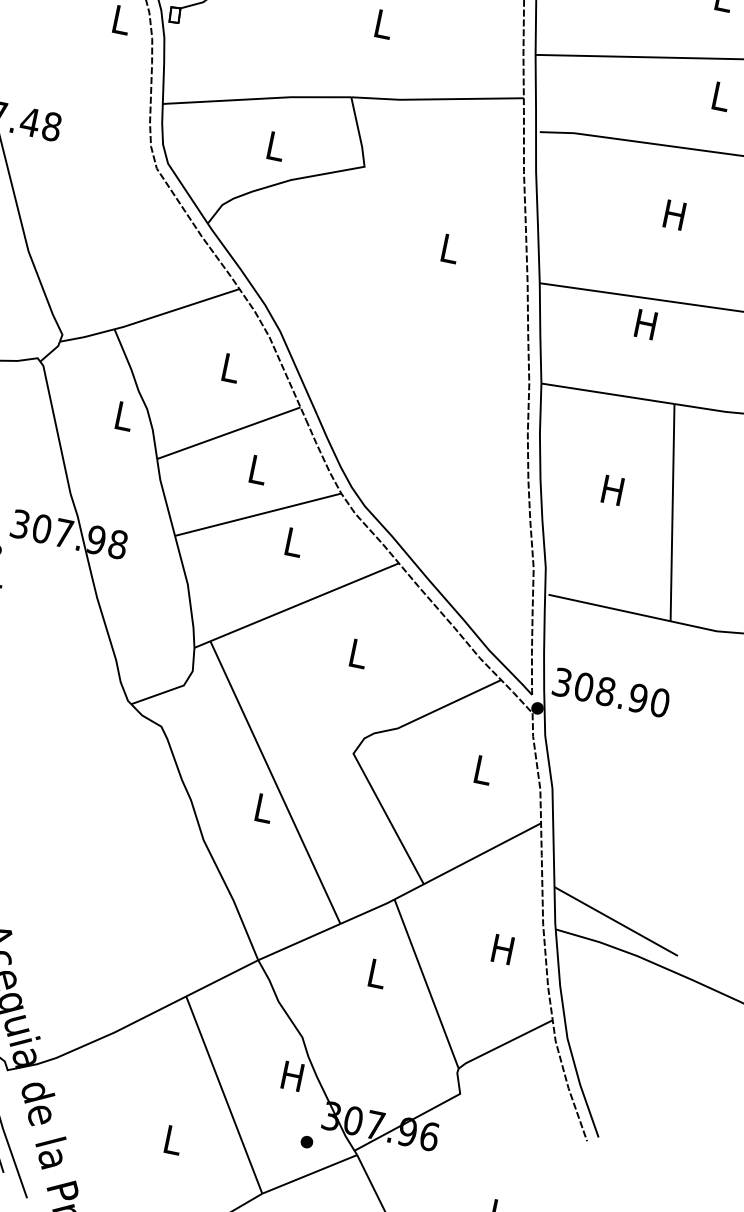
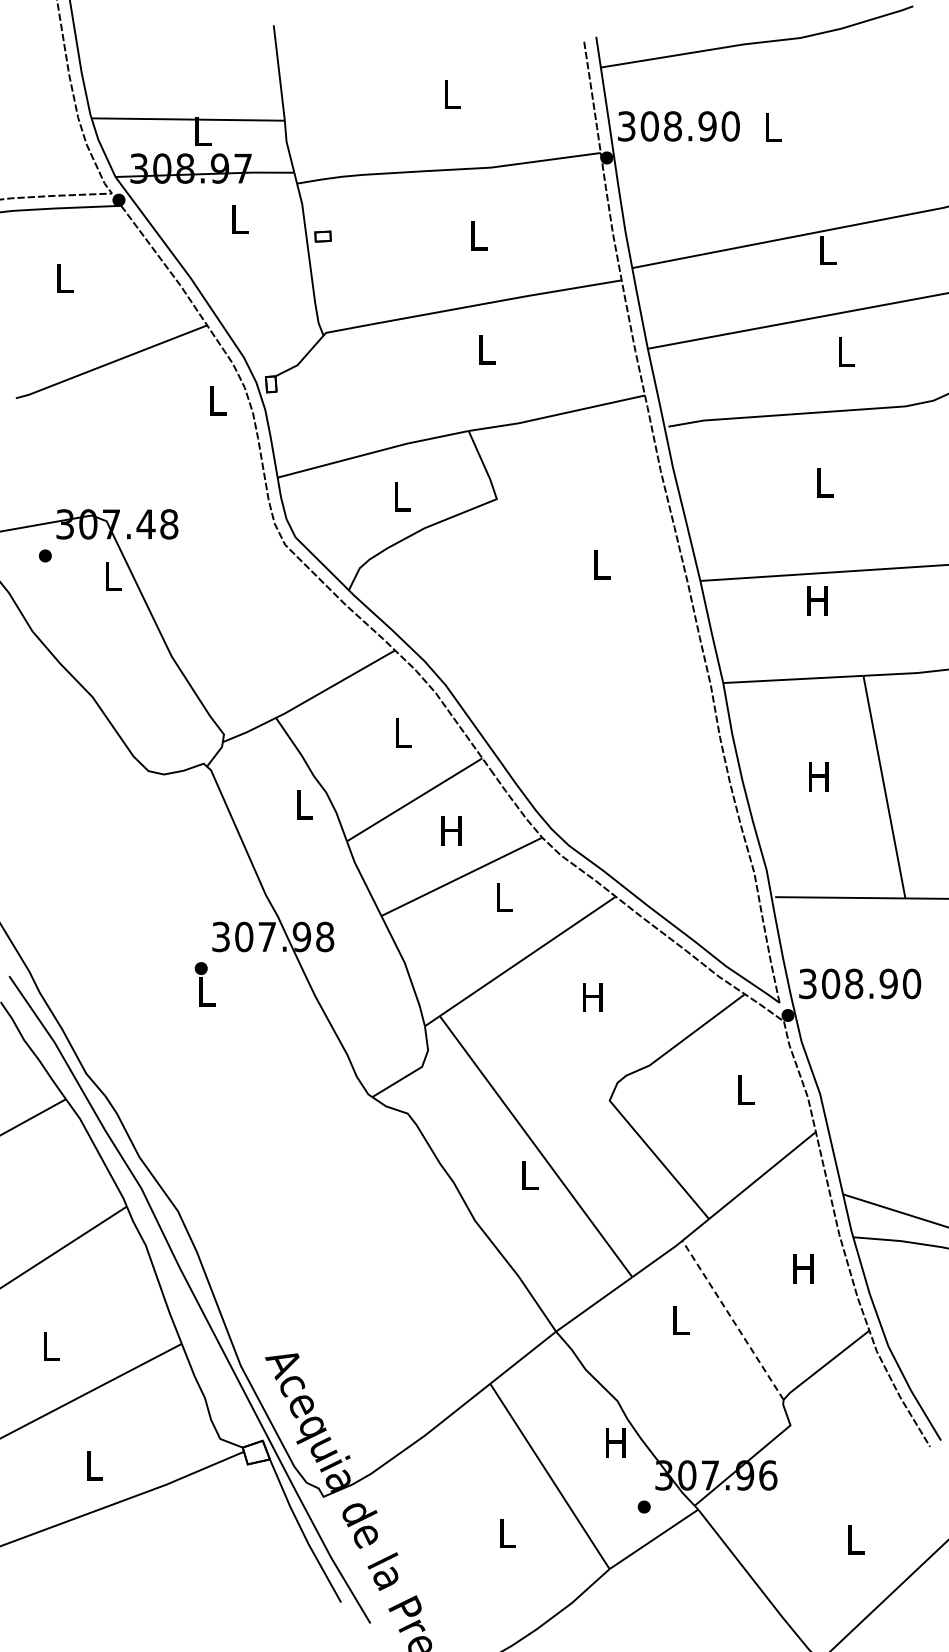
text: (674, 214) -> (823, 482), H -> L
text: (257, 469) -> (451, 830), L -> H
text: (357, 653) -> (592, 997), L -> H
line: (426, 983) -> (732, 1319), solid -> dashed

